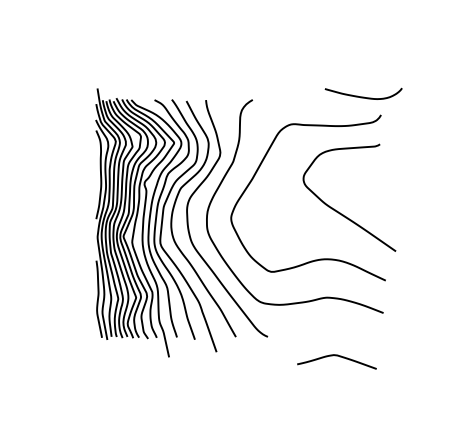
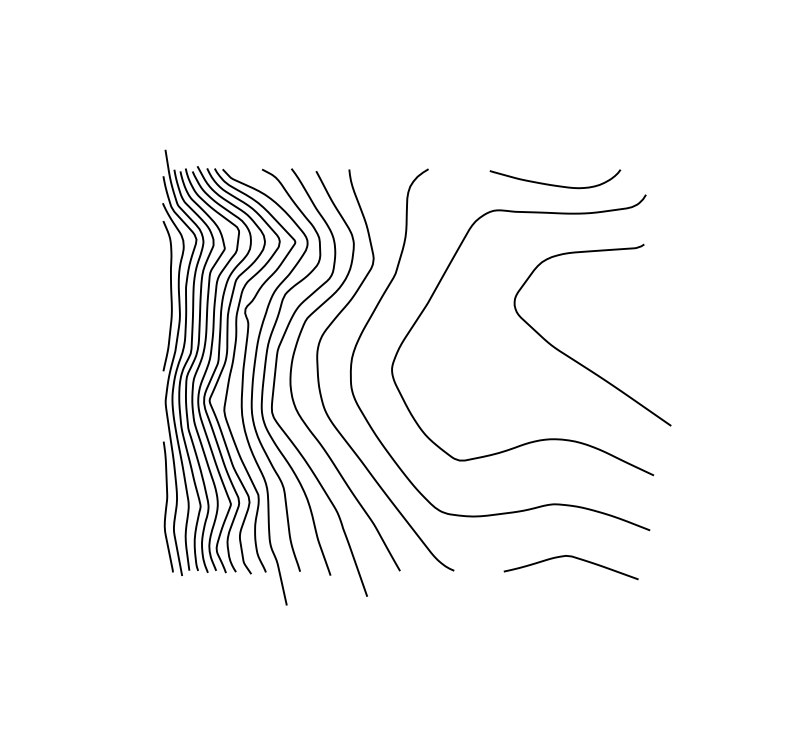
curve: (363, 96) -> (555, 183), moved
curve: (336, 356) -> (570, 558), moved

